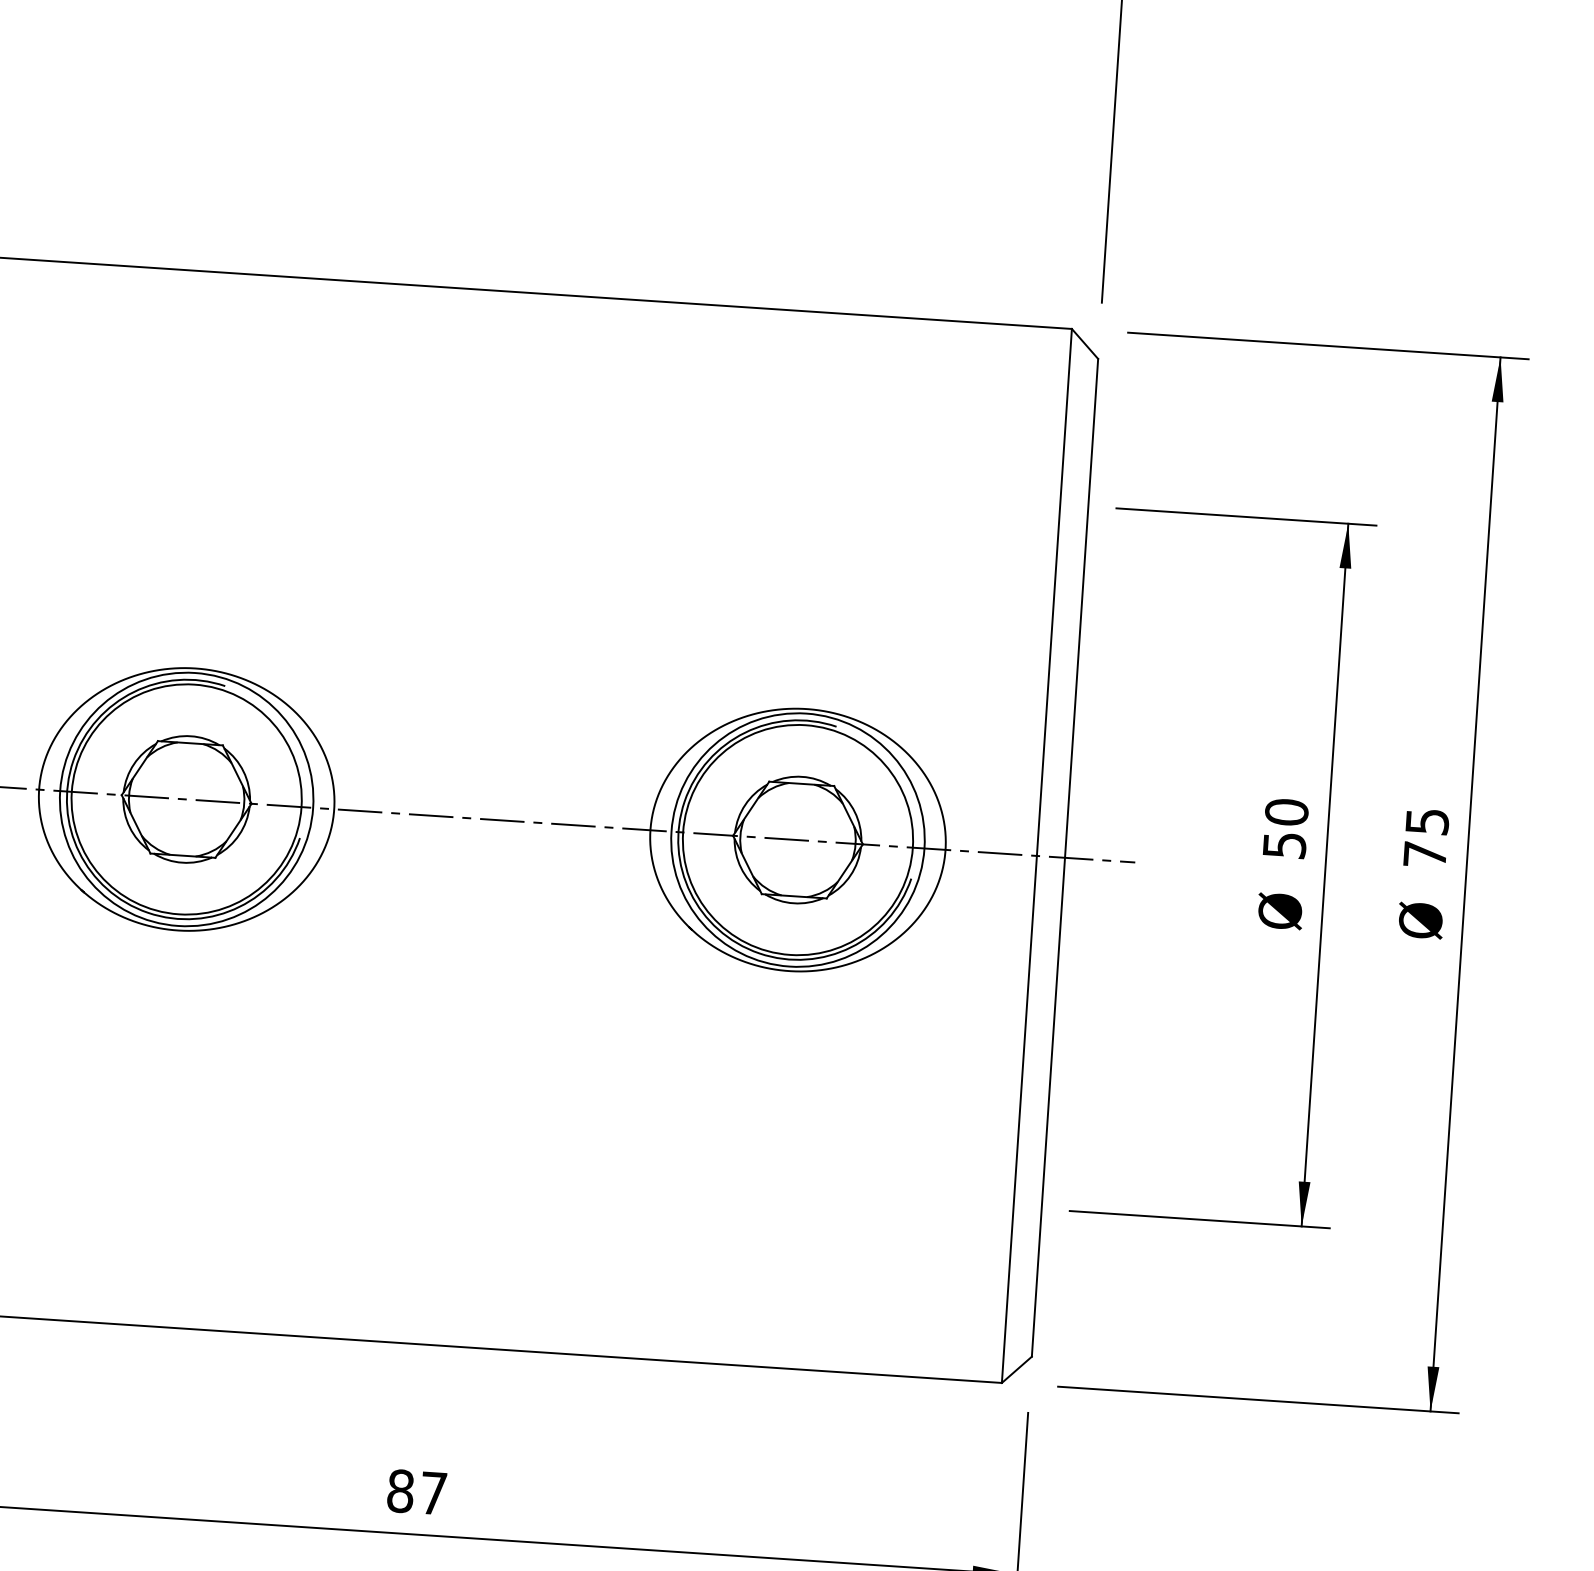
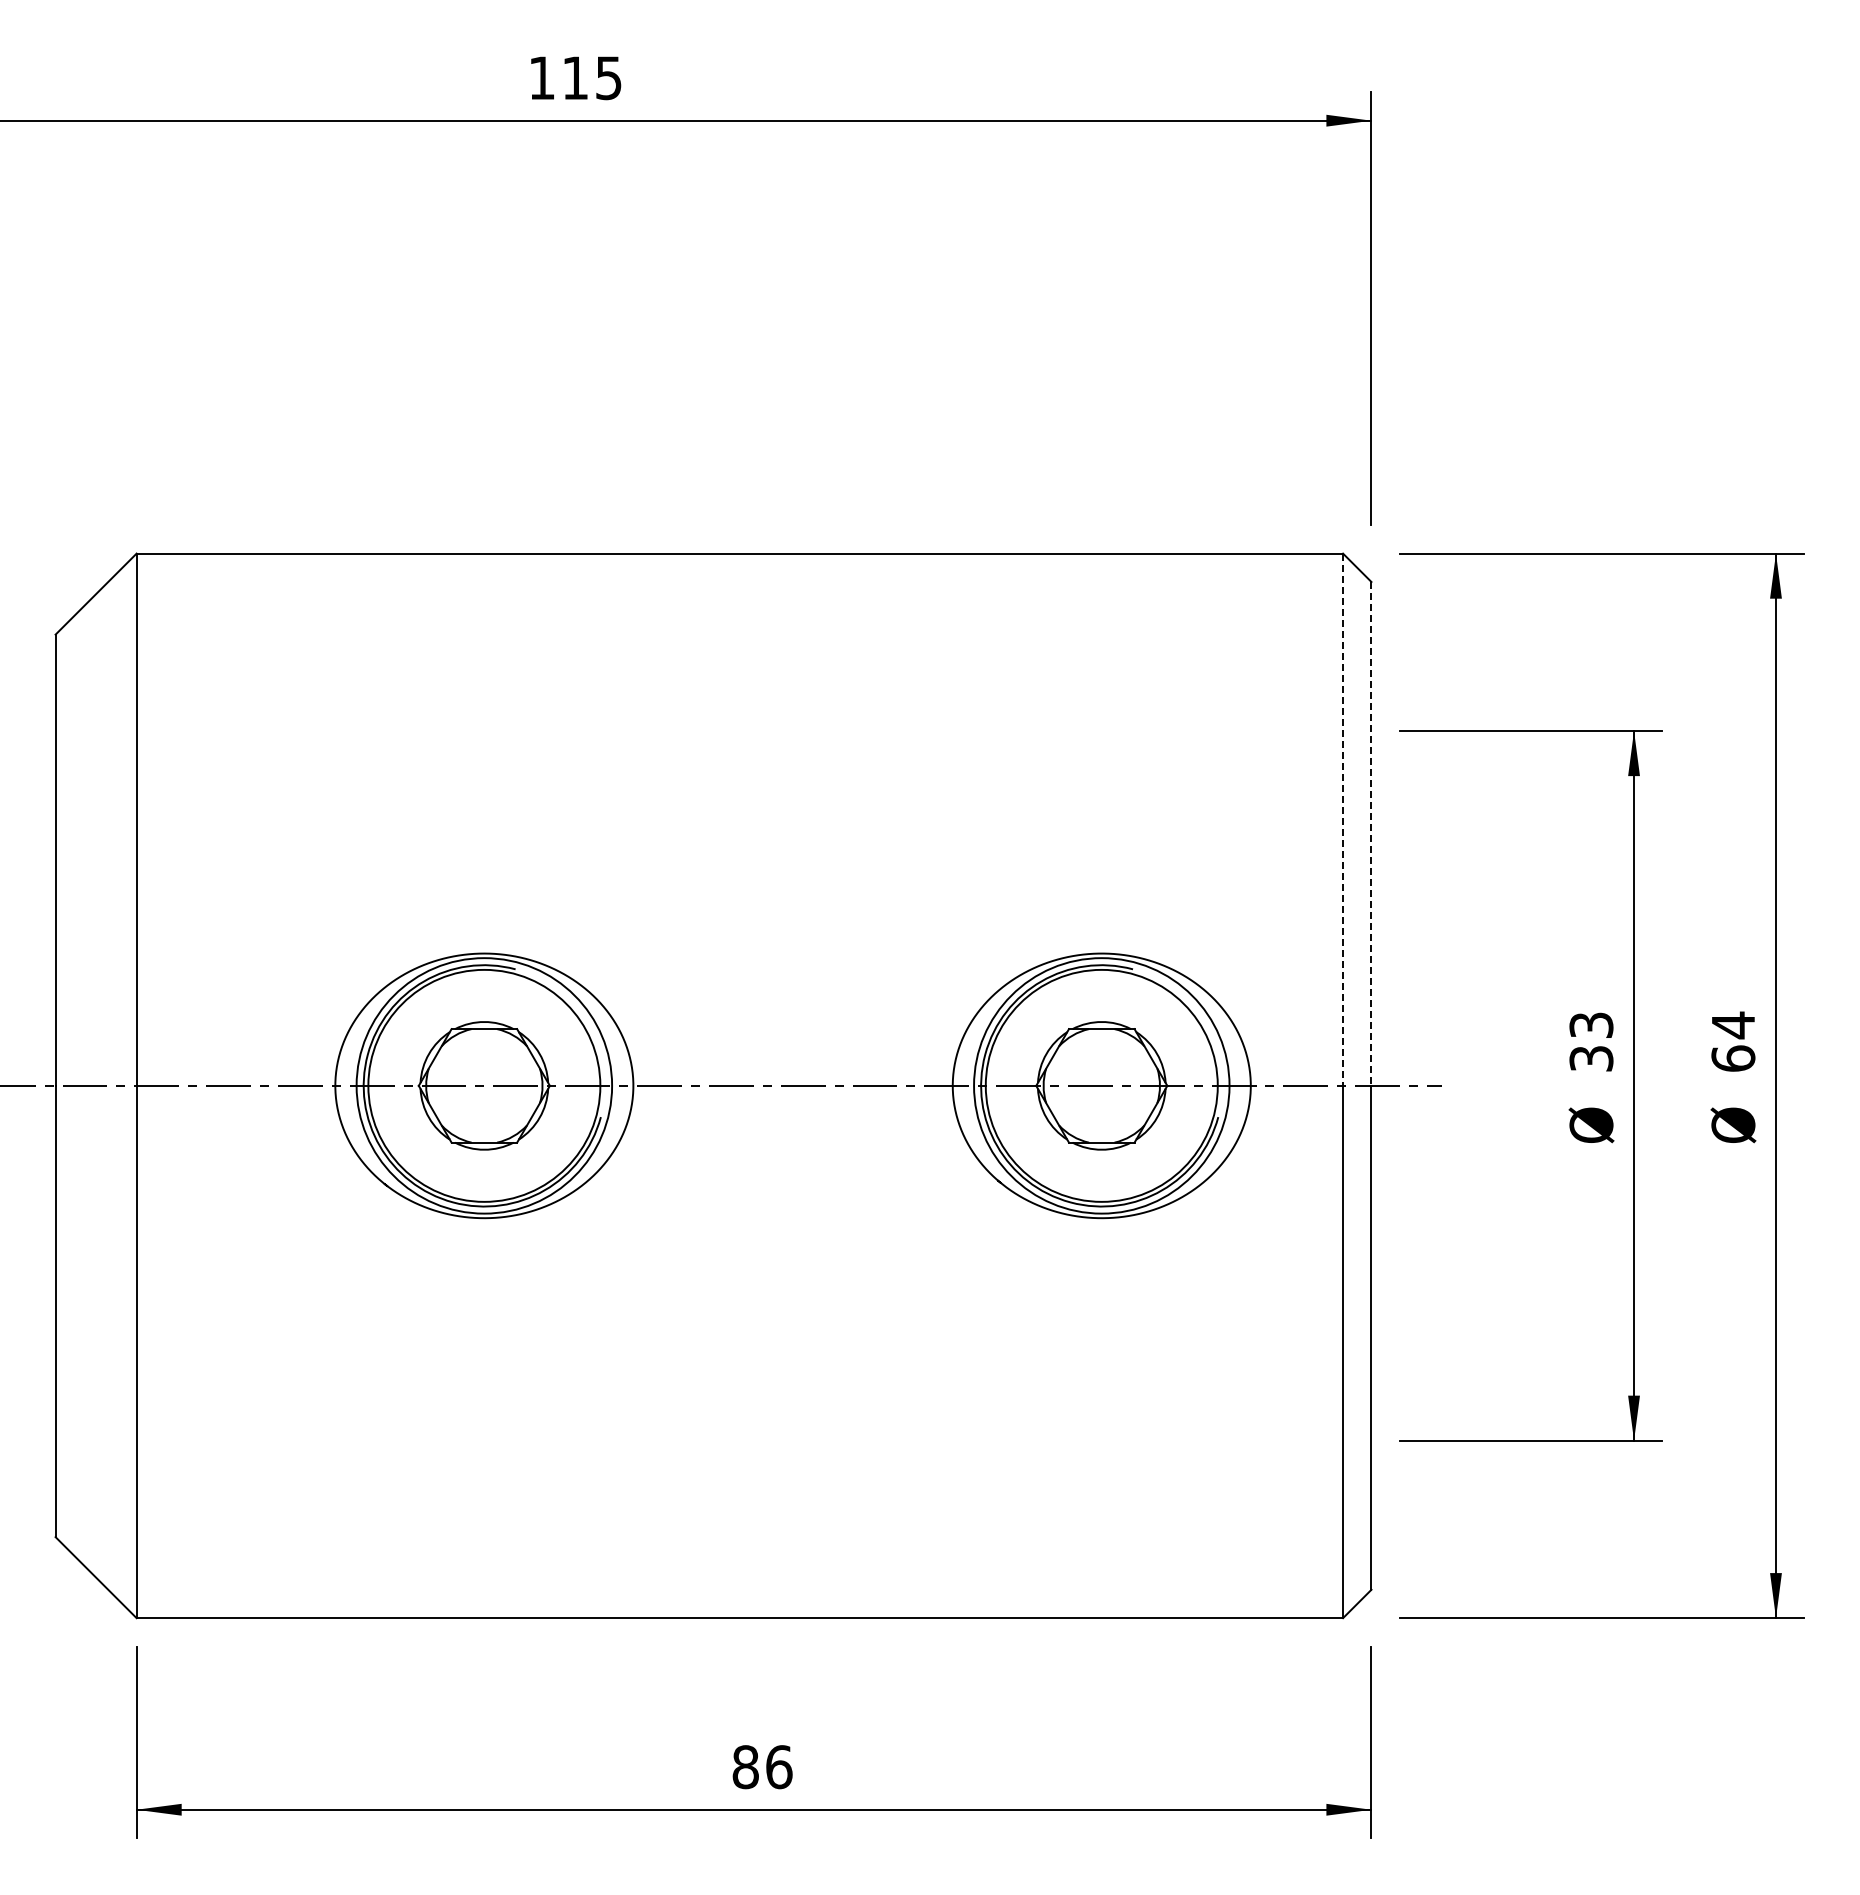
line: (1054, 593) -> (1343, 820), solid -> dashed
line: (1081, 607) -> (1371, 833), solid -> dashed
text: (1285, 828) -> (1591, 1041), 50 -> 33
text: (1426, 837) -> (1733, 1041), 75 -> 64
text: (434, 1493) -> (779, 1767), 87 -> 86

